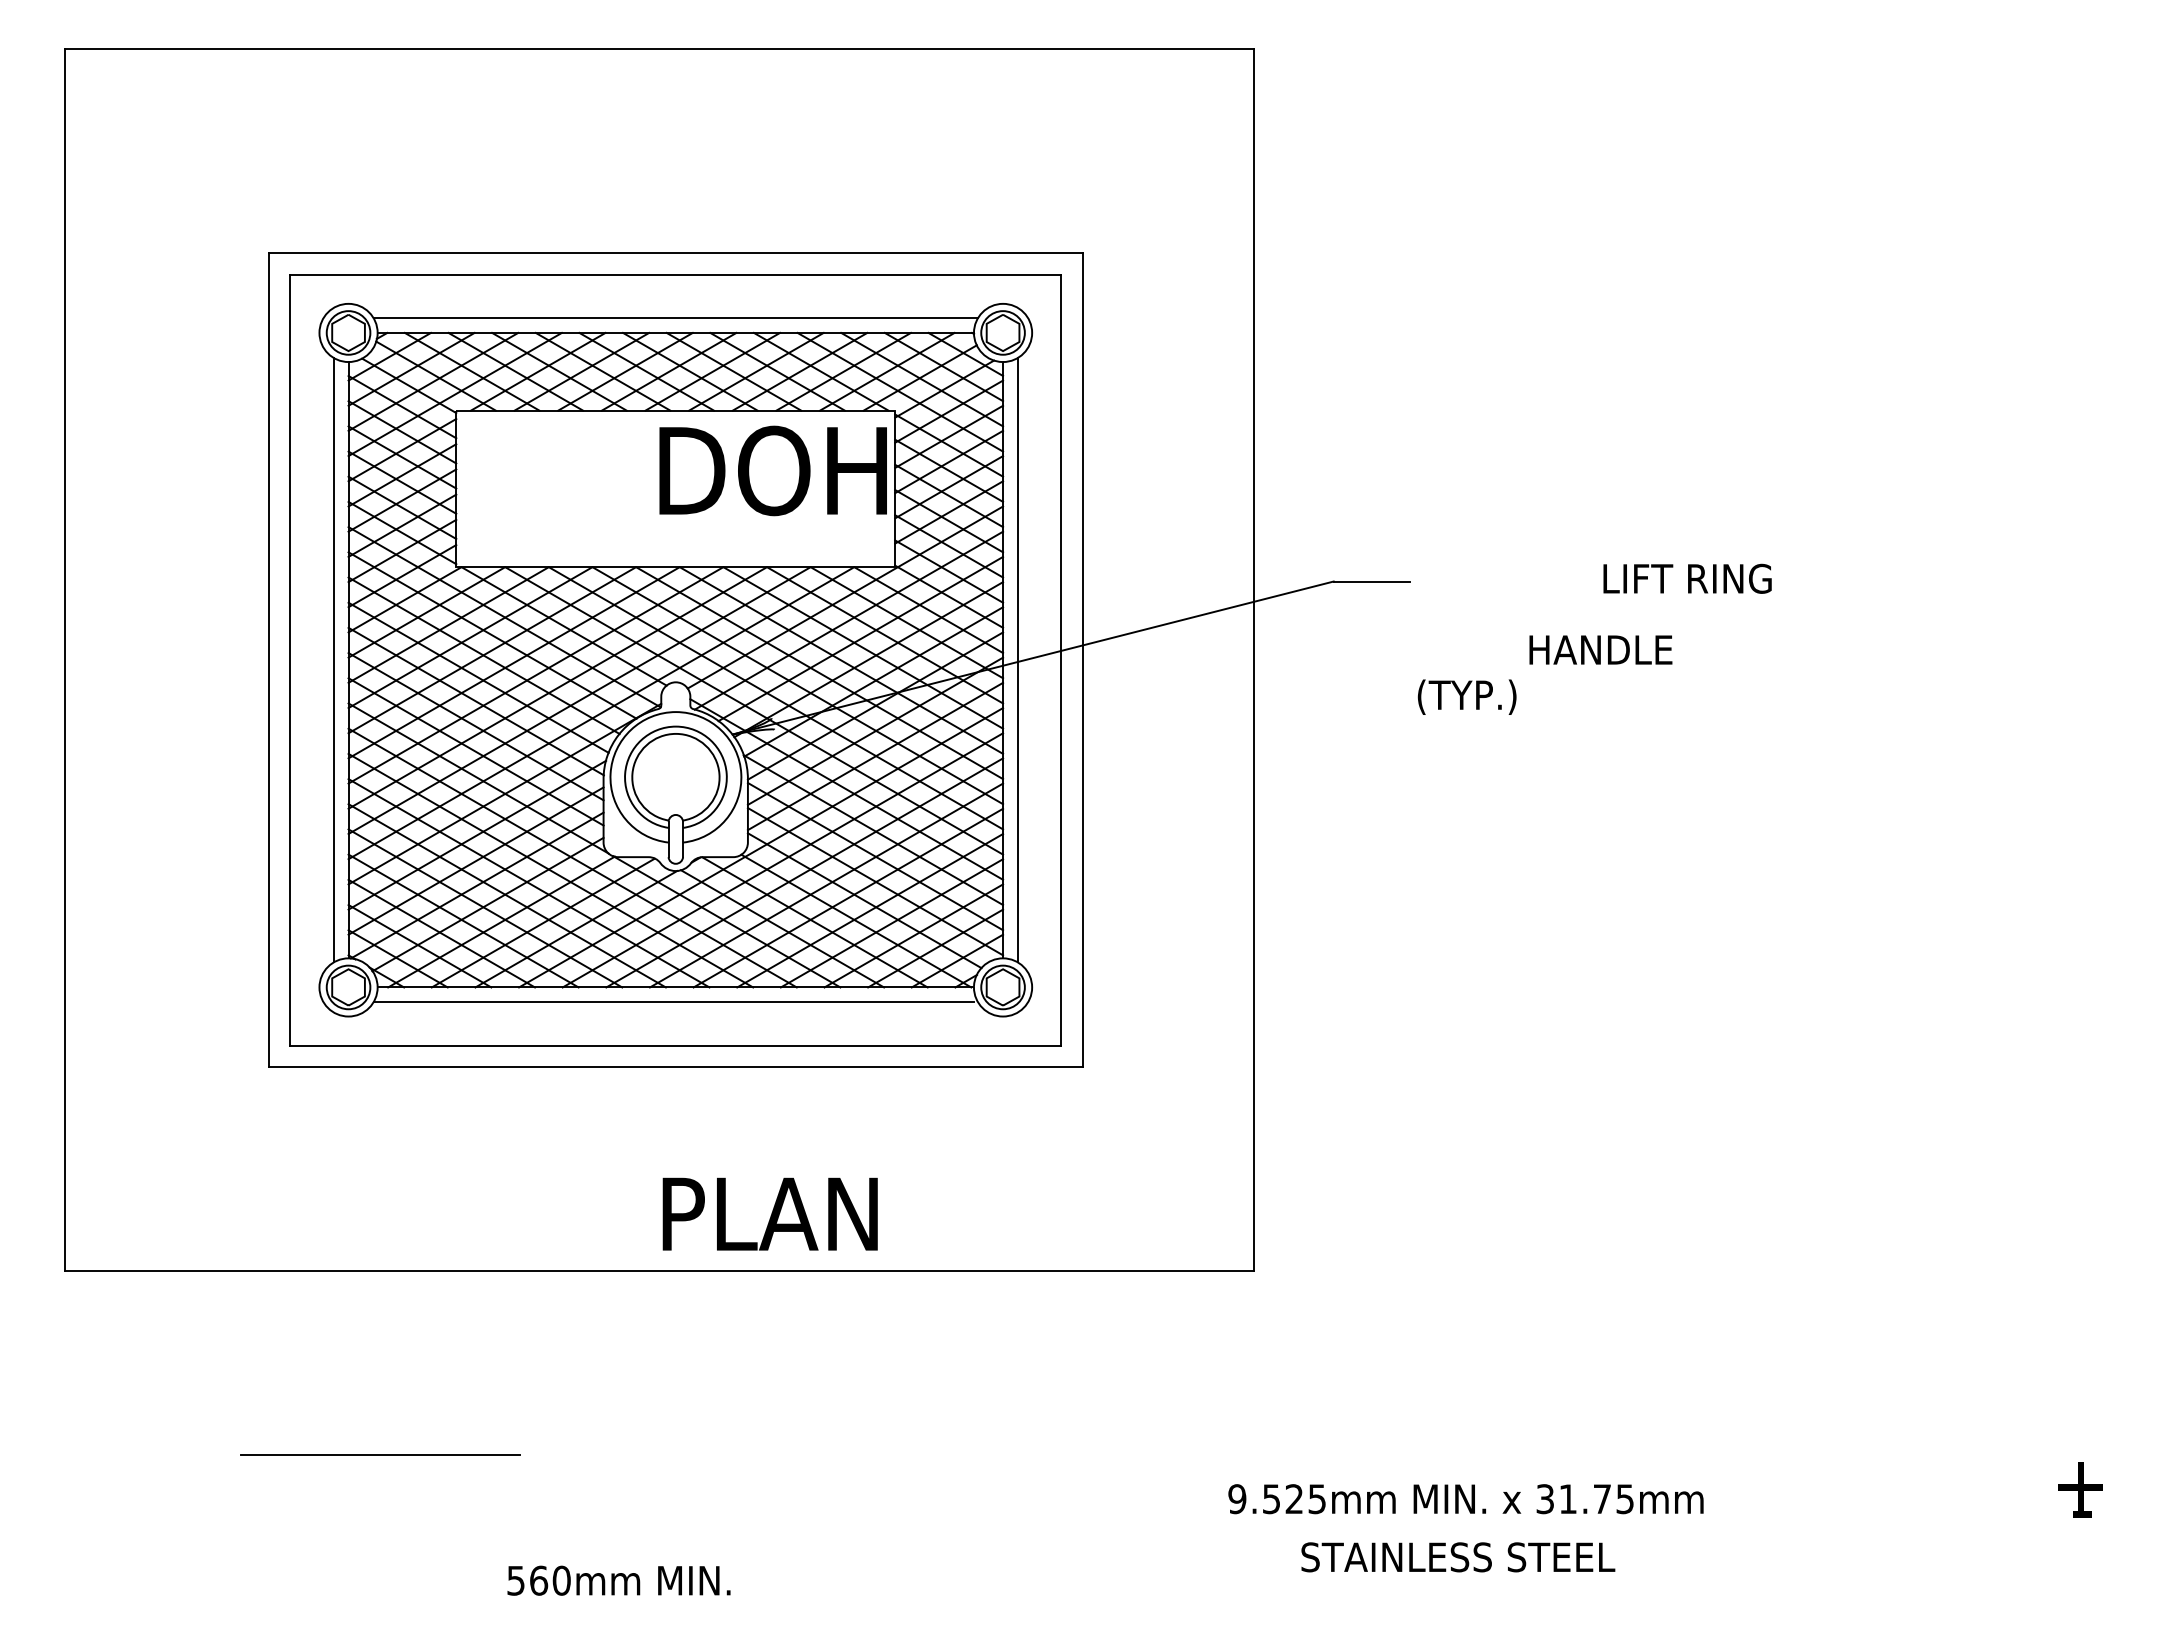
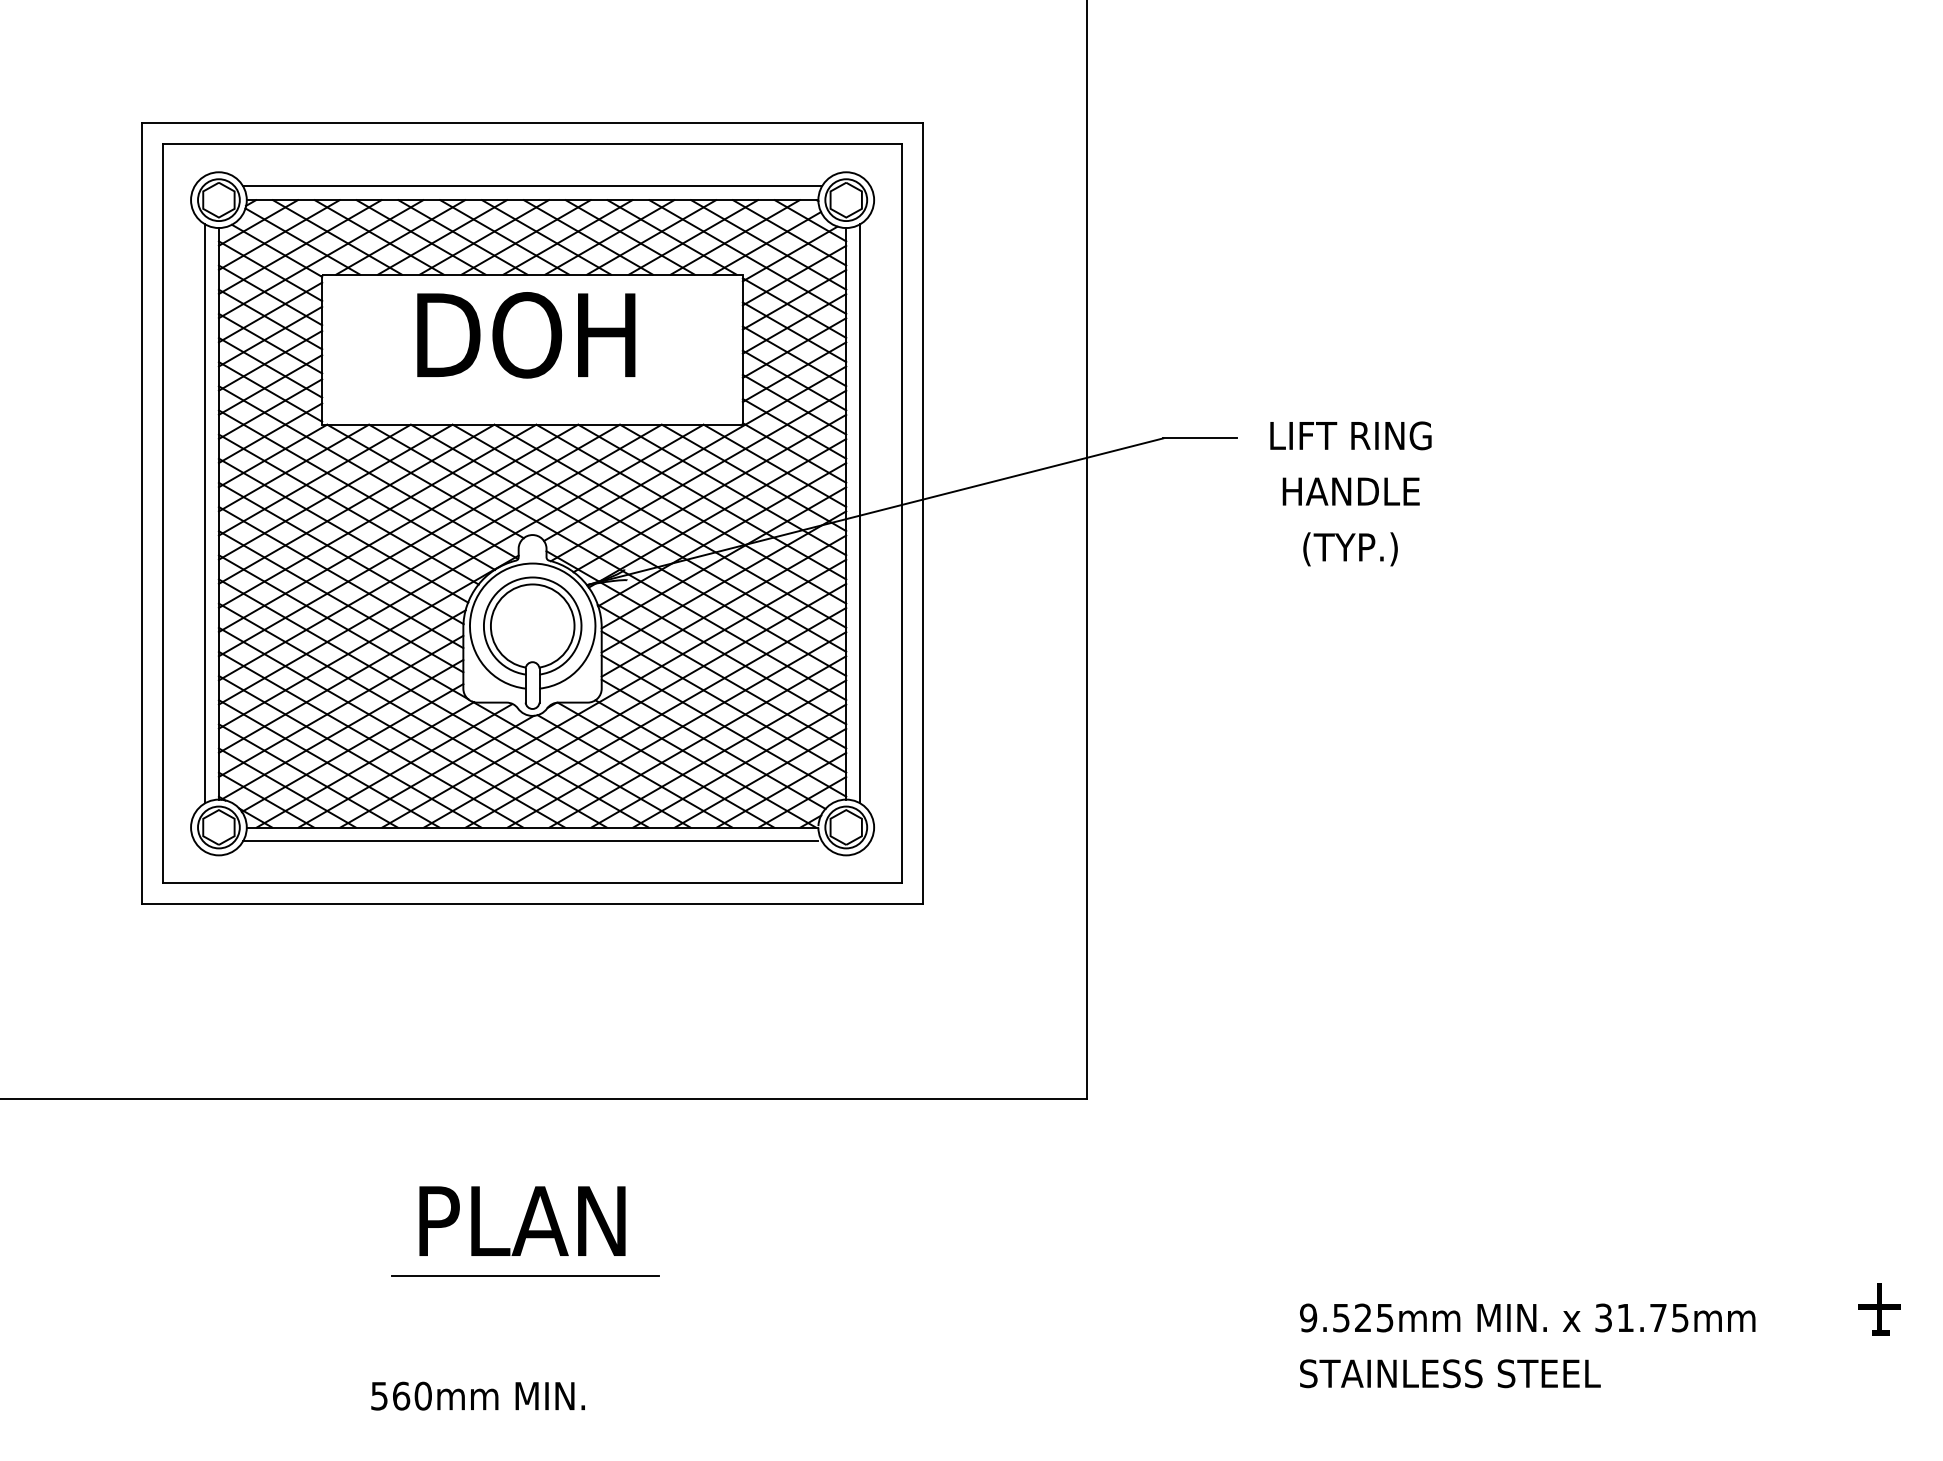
text: (772, 470) -> (525, 334), moved
text: (1687, 578) -> (1350, 435), moved
text: (1600, 649) -> (1350, 491), moved
text: (1466, 696) -> (1349, 548), moved
text: (769, 1213) -> (521, 1220), moved
line: (380, 1454) -> (525, 1275), moved
text: (1465, 1499) -> (1527, 1318), moved
text: (1458, 1557) -> (1450, 1373), moved

